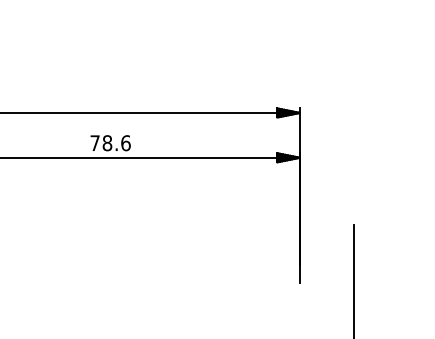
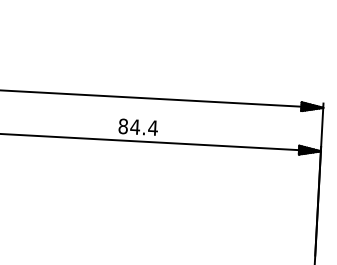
text: (110, 143) -> (138, 127), 78.6 -> 84.4

